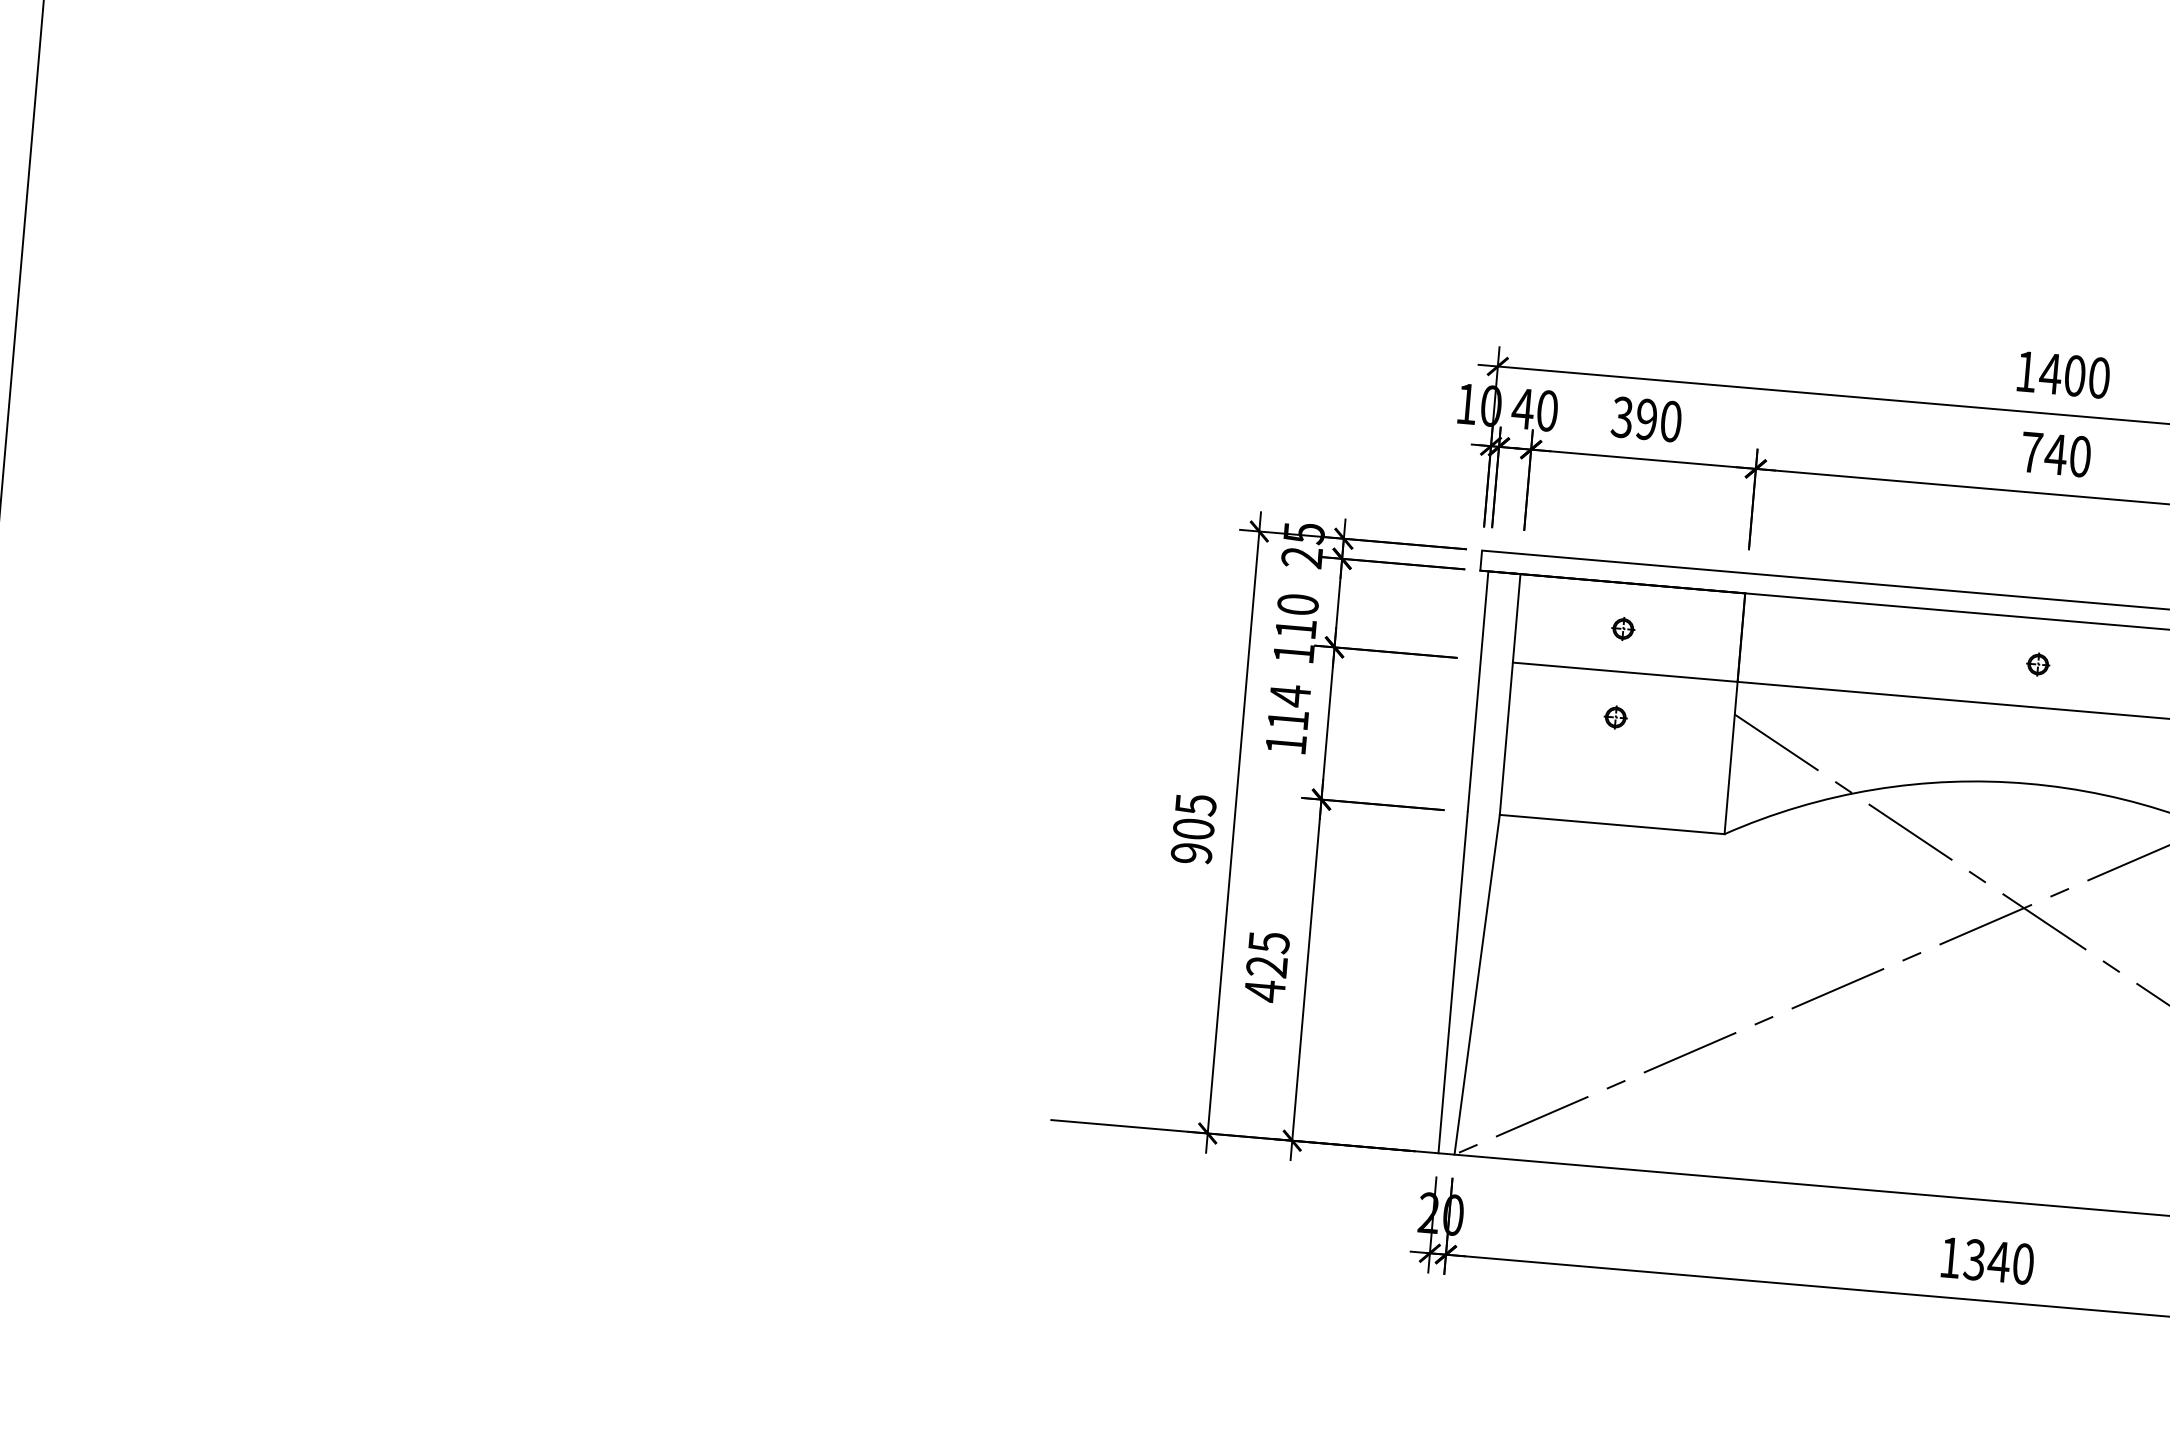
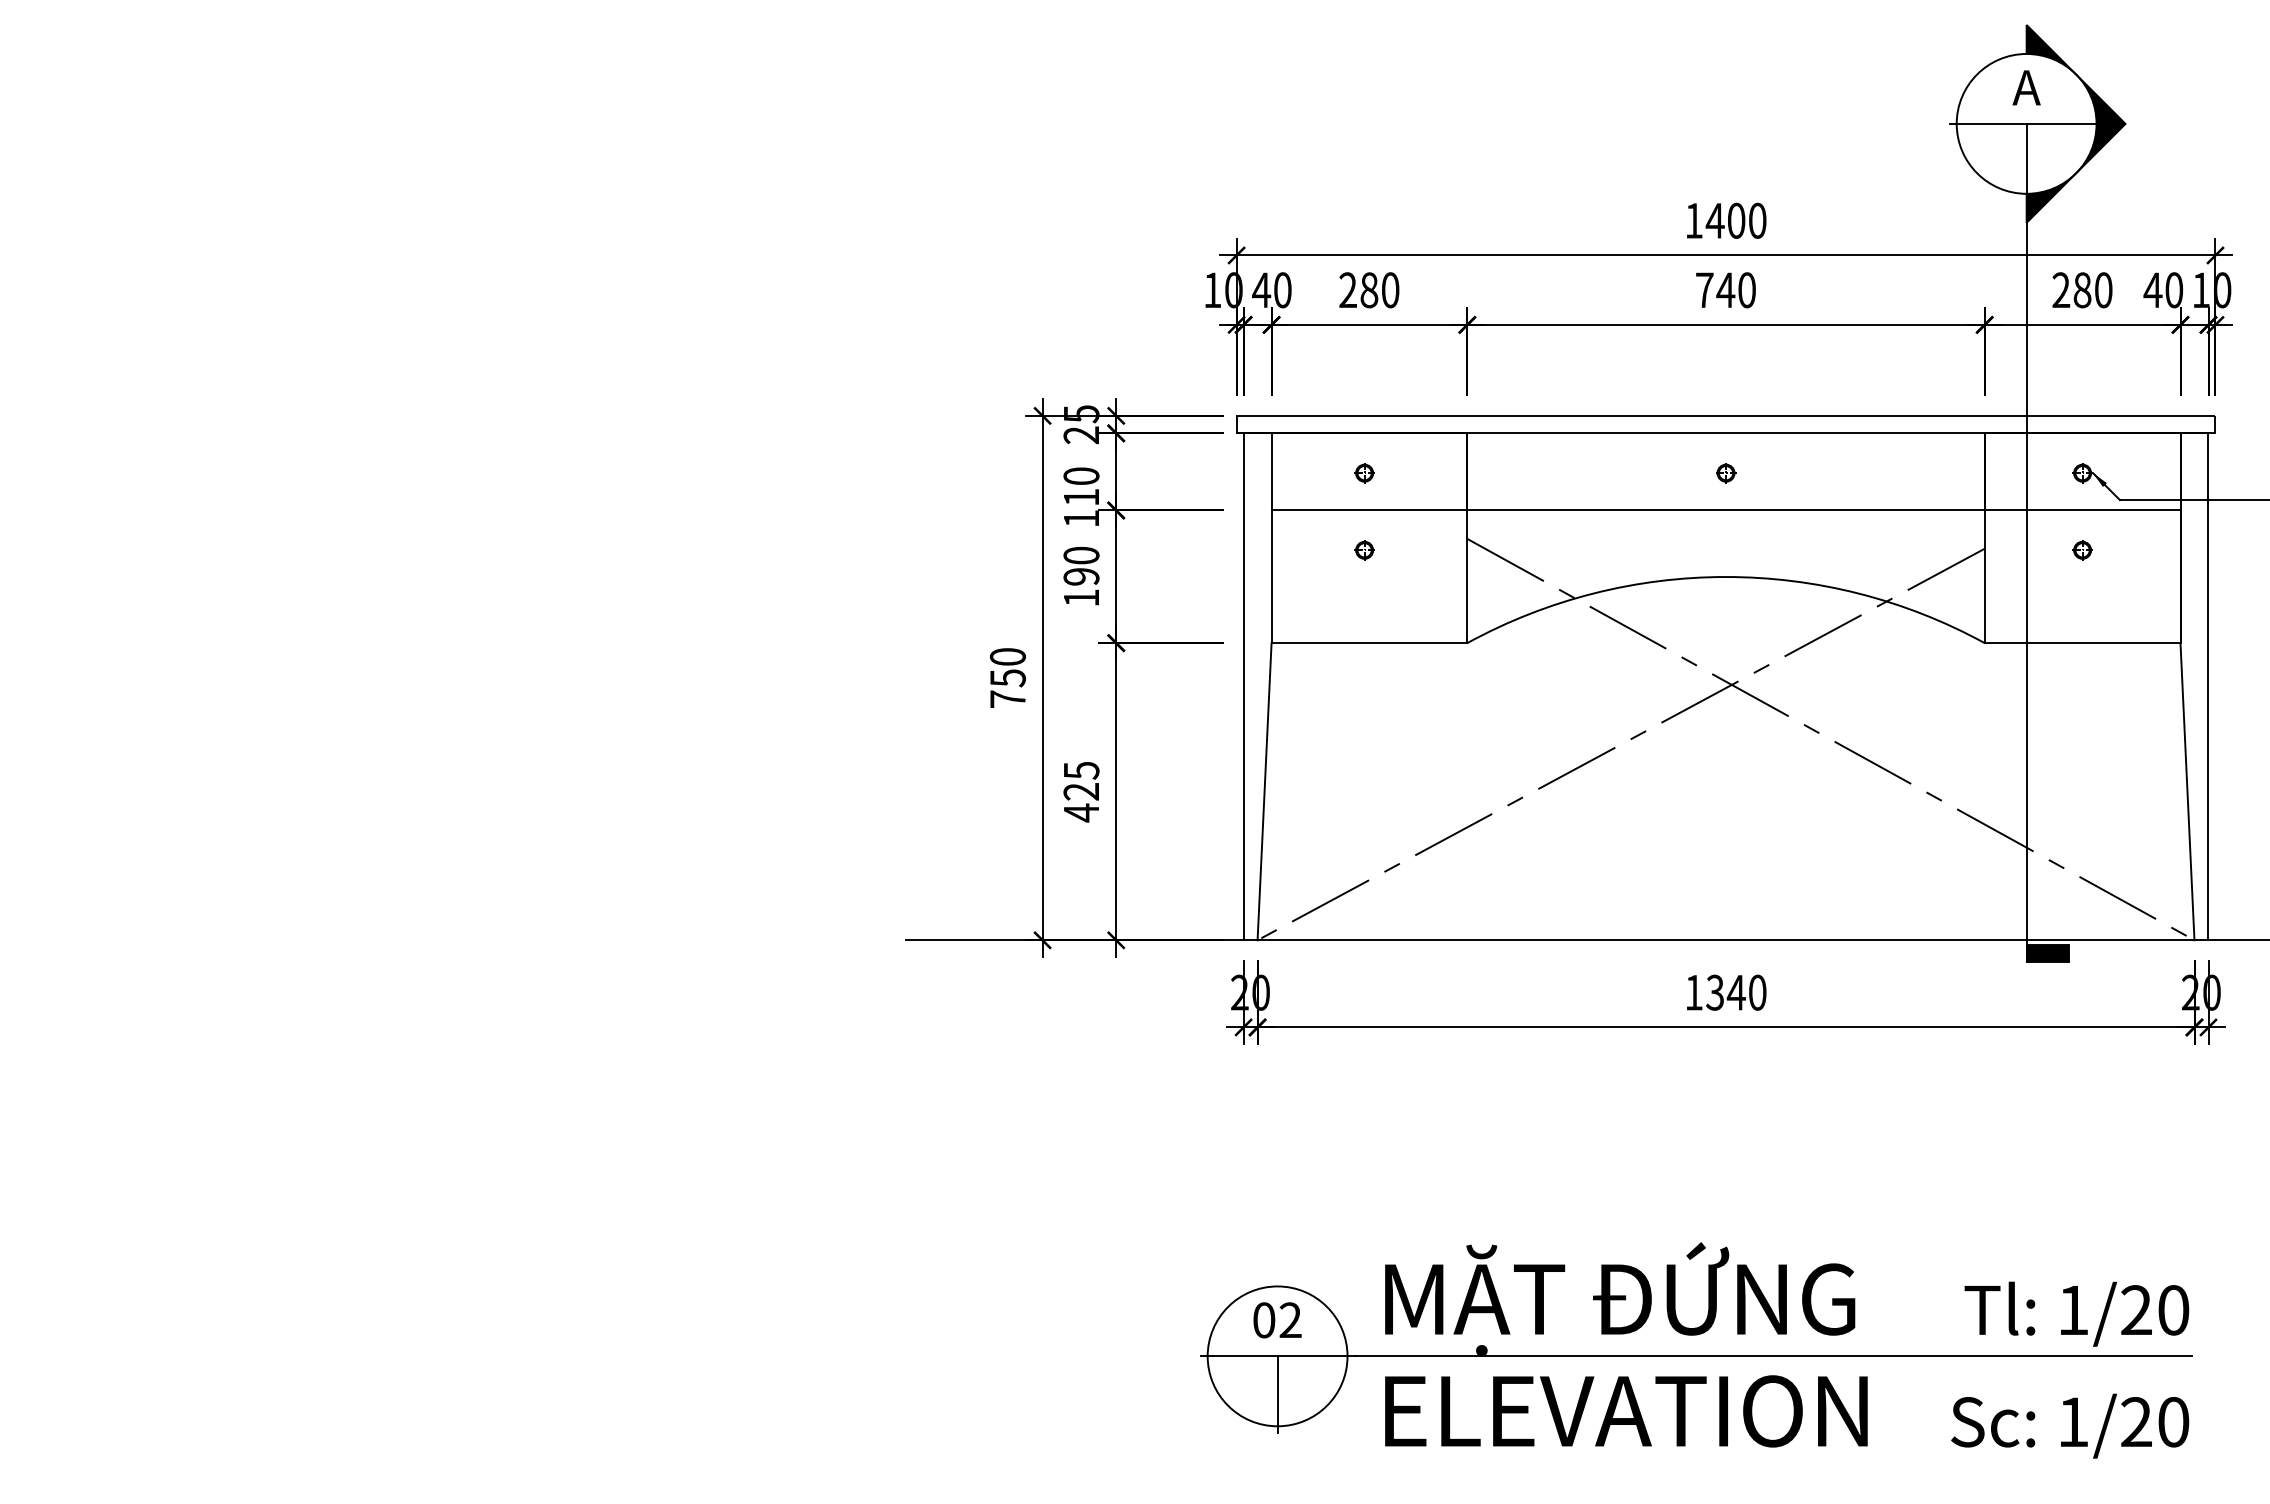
text: (1634, 418) -> (1358, 290), 390 -> 280
text: (1289, 707) -> (1081, 565), 114 -> 190
text: (1193, 829) -> (1007, 678), 905 -> 750

